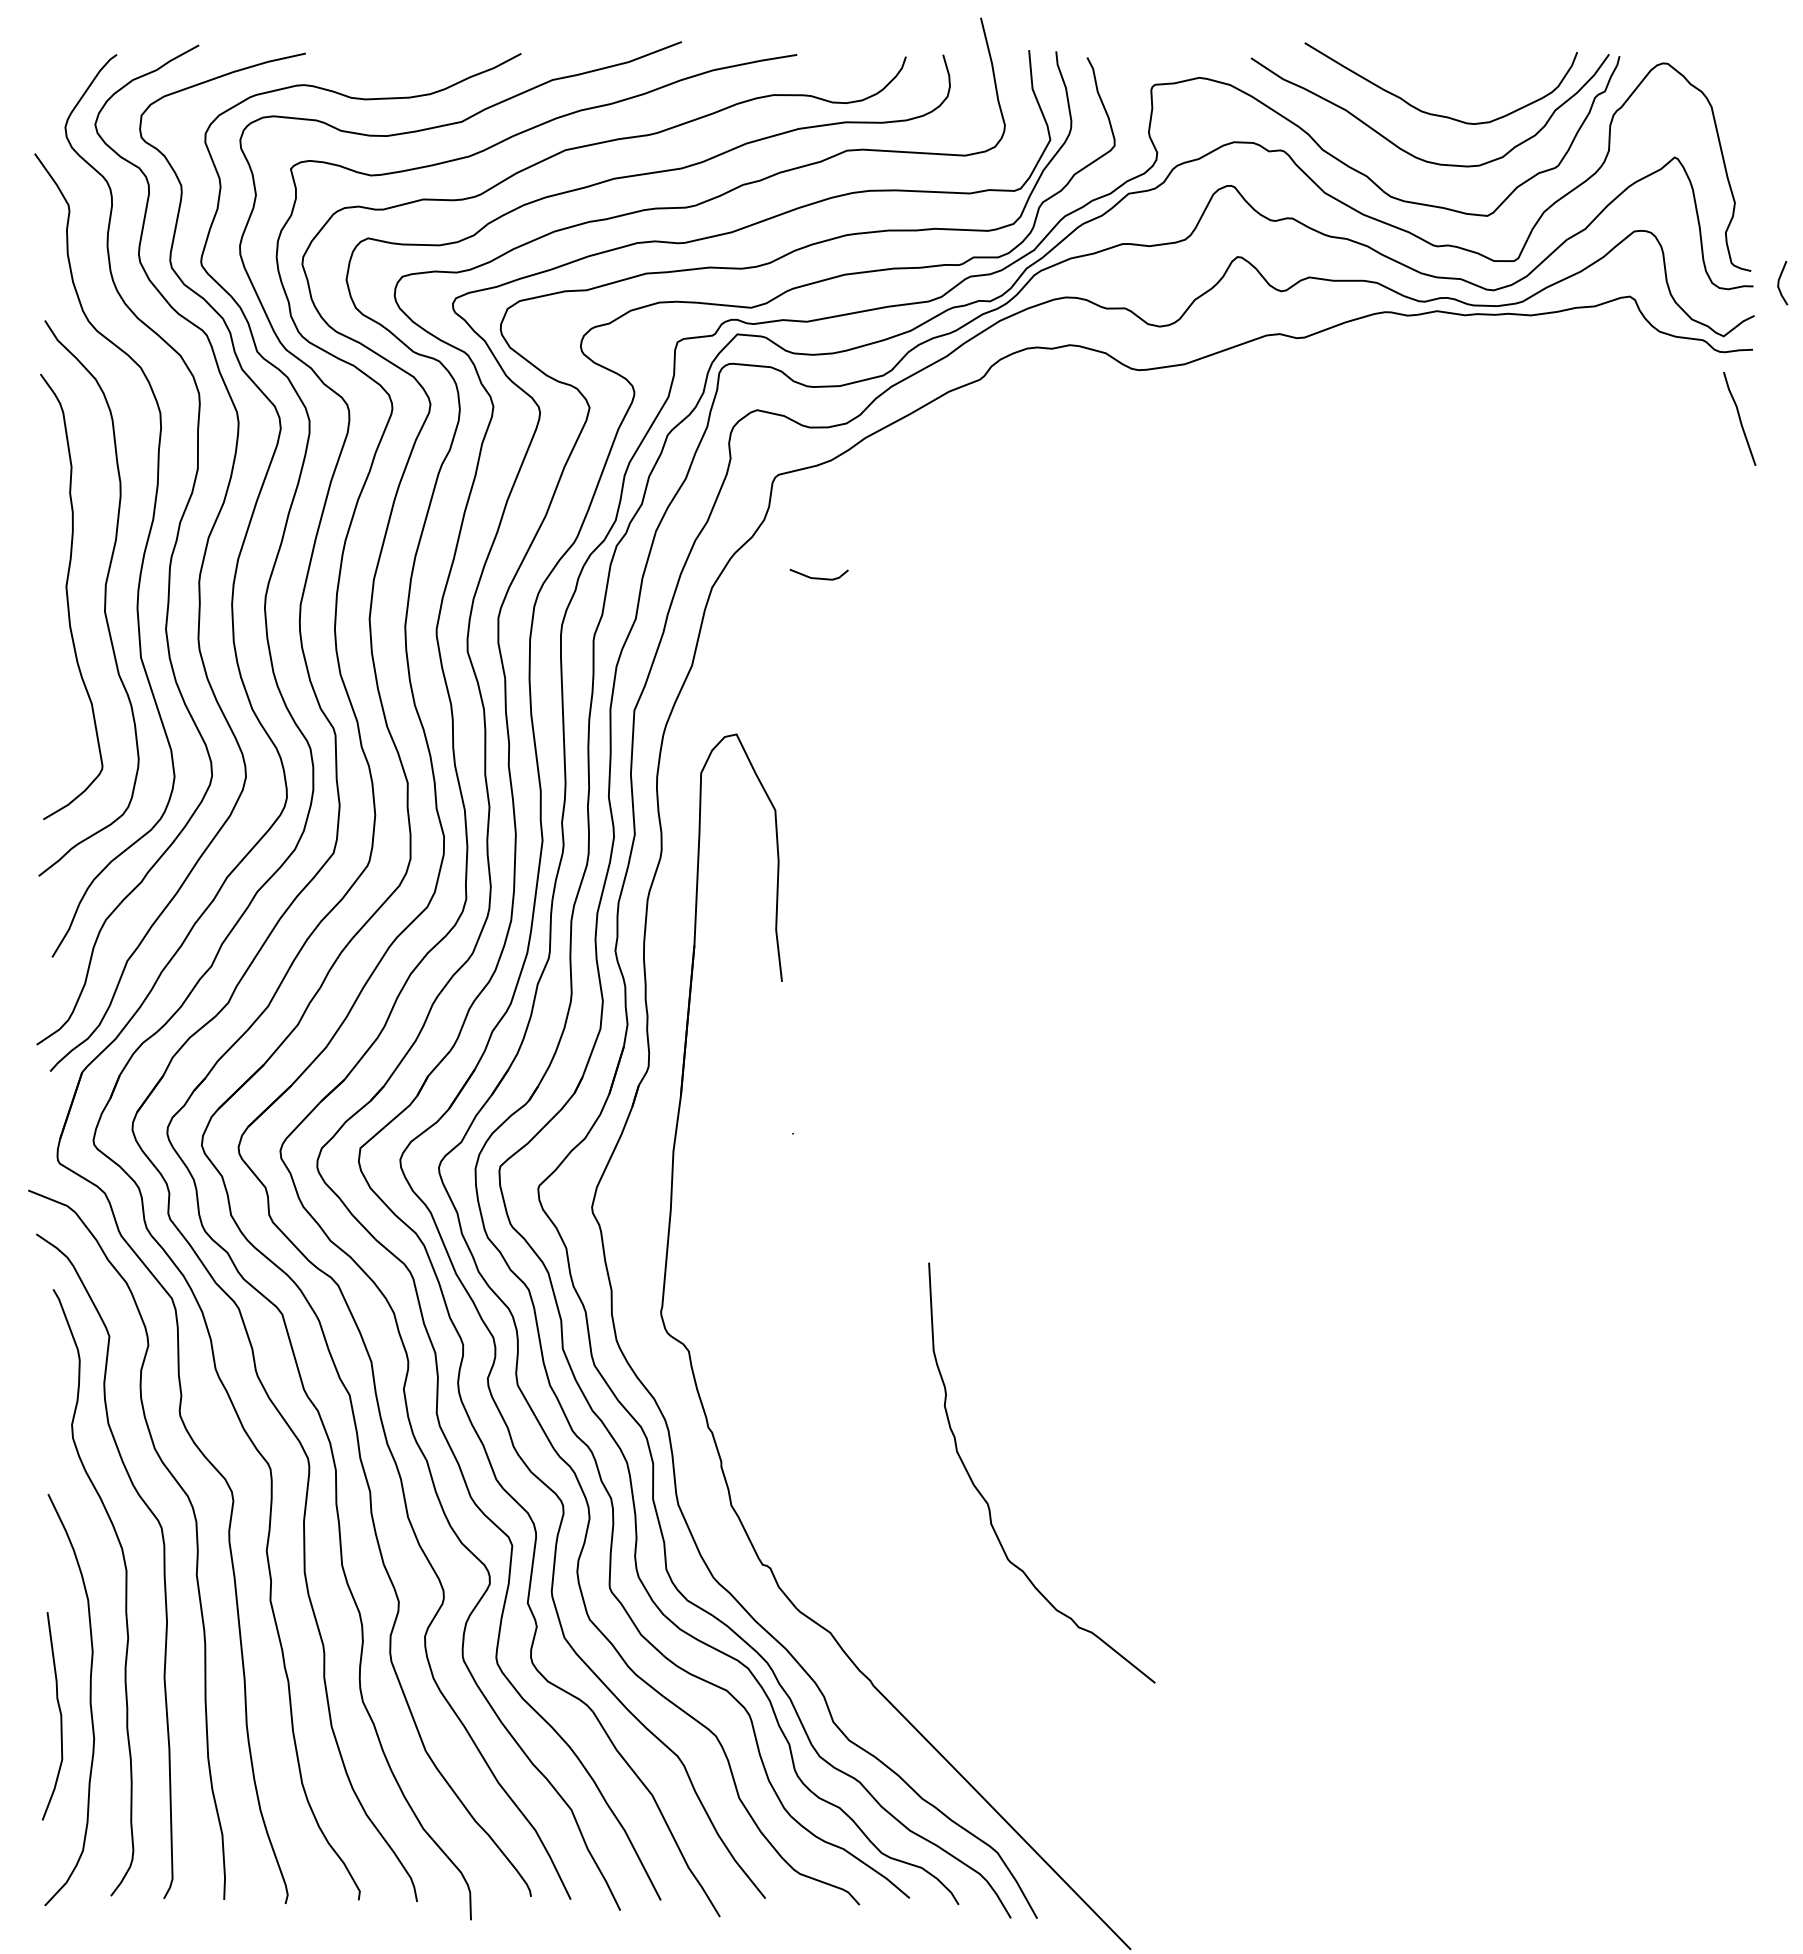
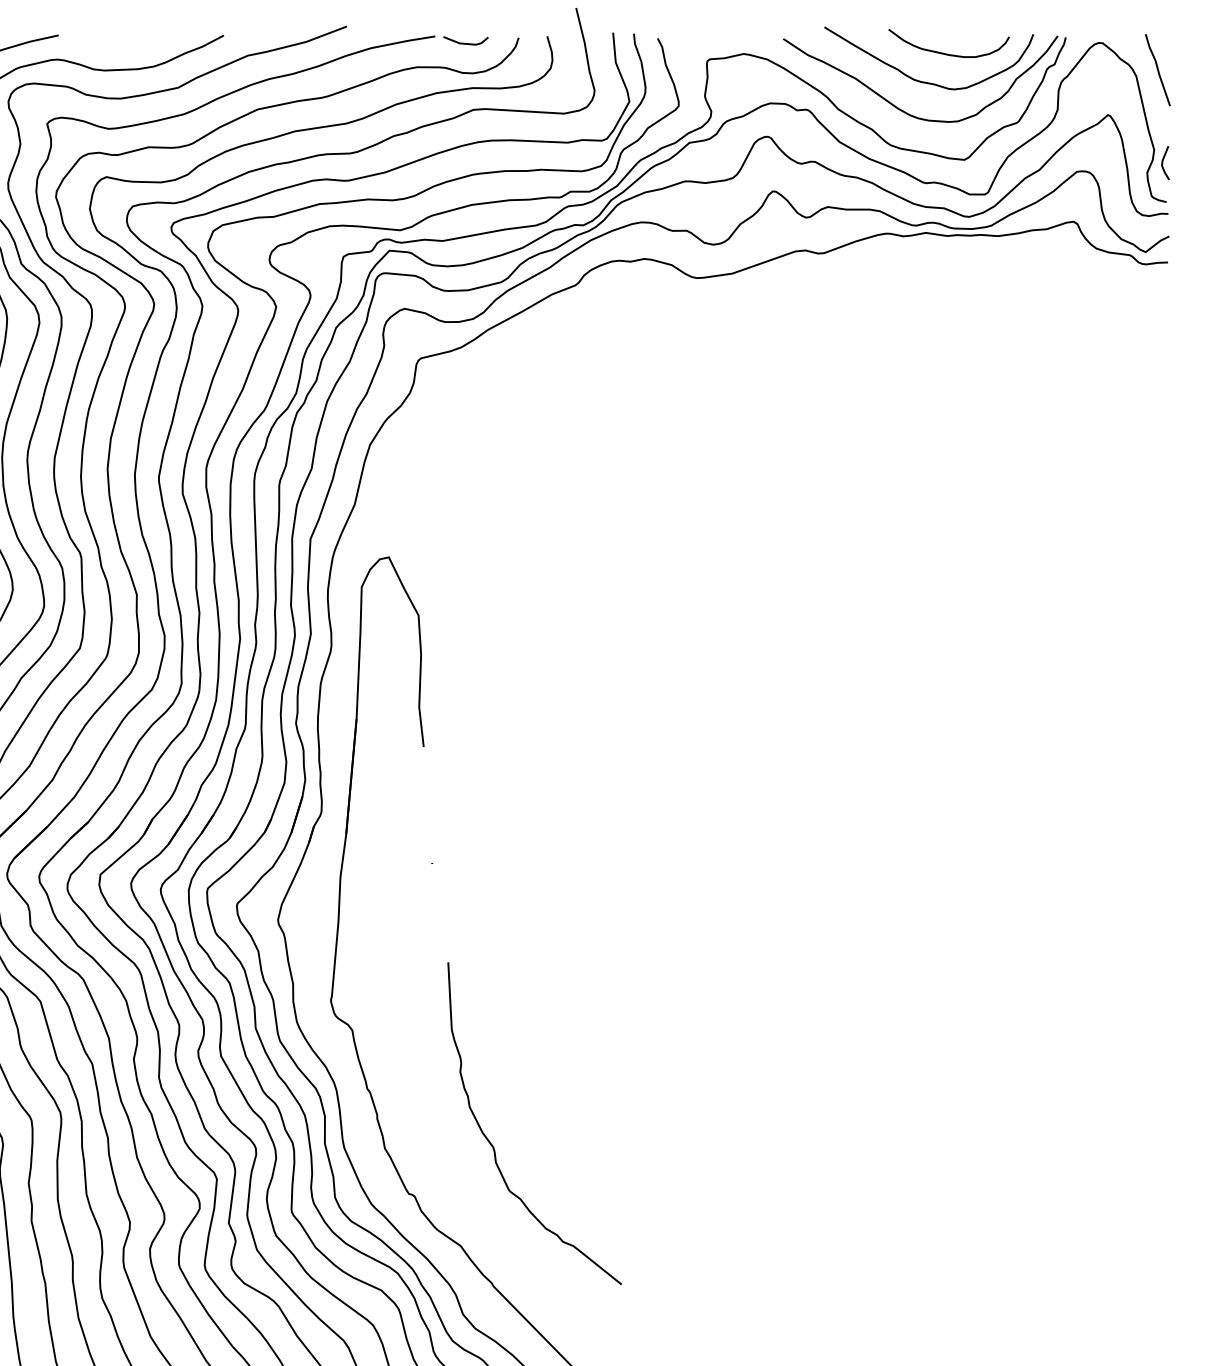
curve: (1465, 77) -> (947, 53), added
line: (1779, 283) -> (1163, 163), moved
line: (1739, 418) -> (1157, 69), moved
line: (818, 577) -> (465, 43), moved
curve: (987, 1501) -> (493, 1145), moved

